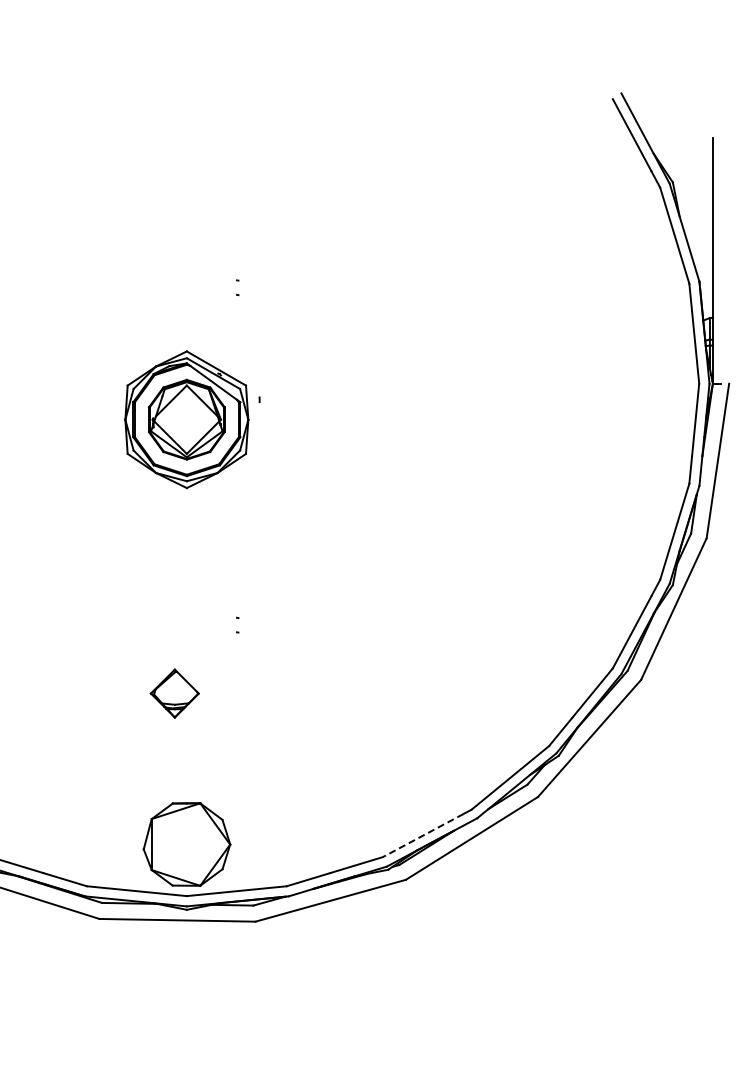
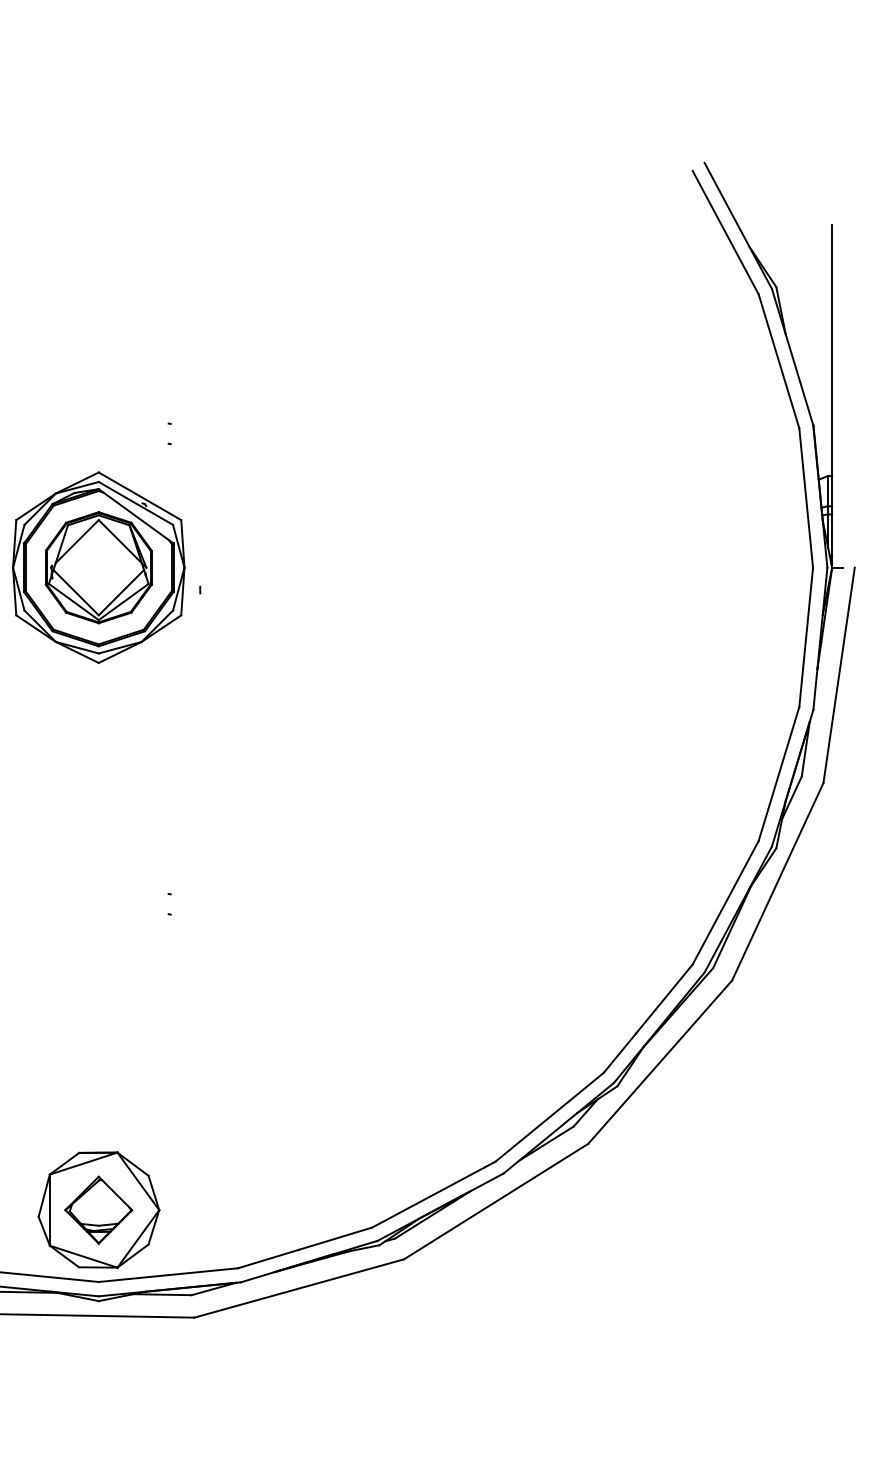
part: (186, 419) -> (98, 567), moved
part: (174, 693) -> (98, 1210), moved
line: (423, 835) -> (428, 1197), dashed -> solid

